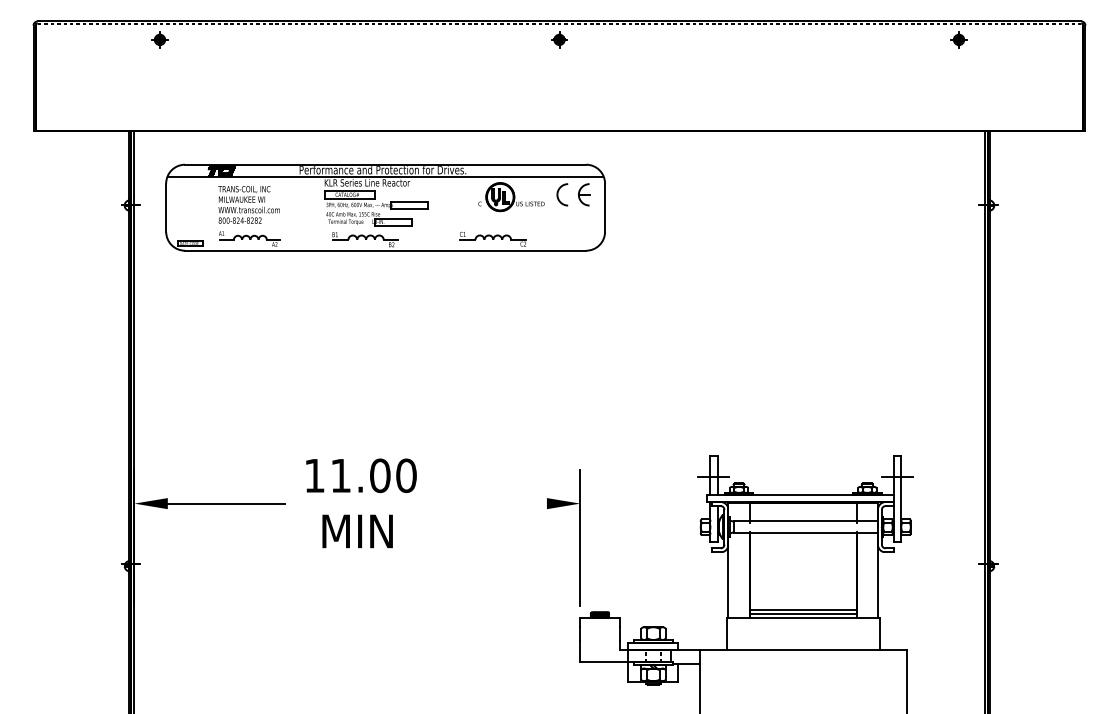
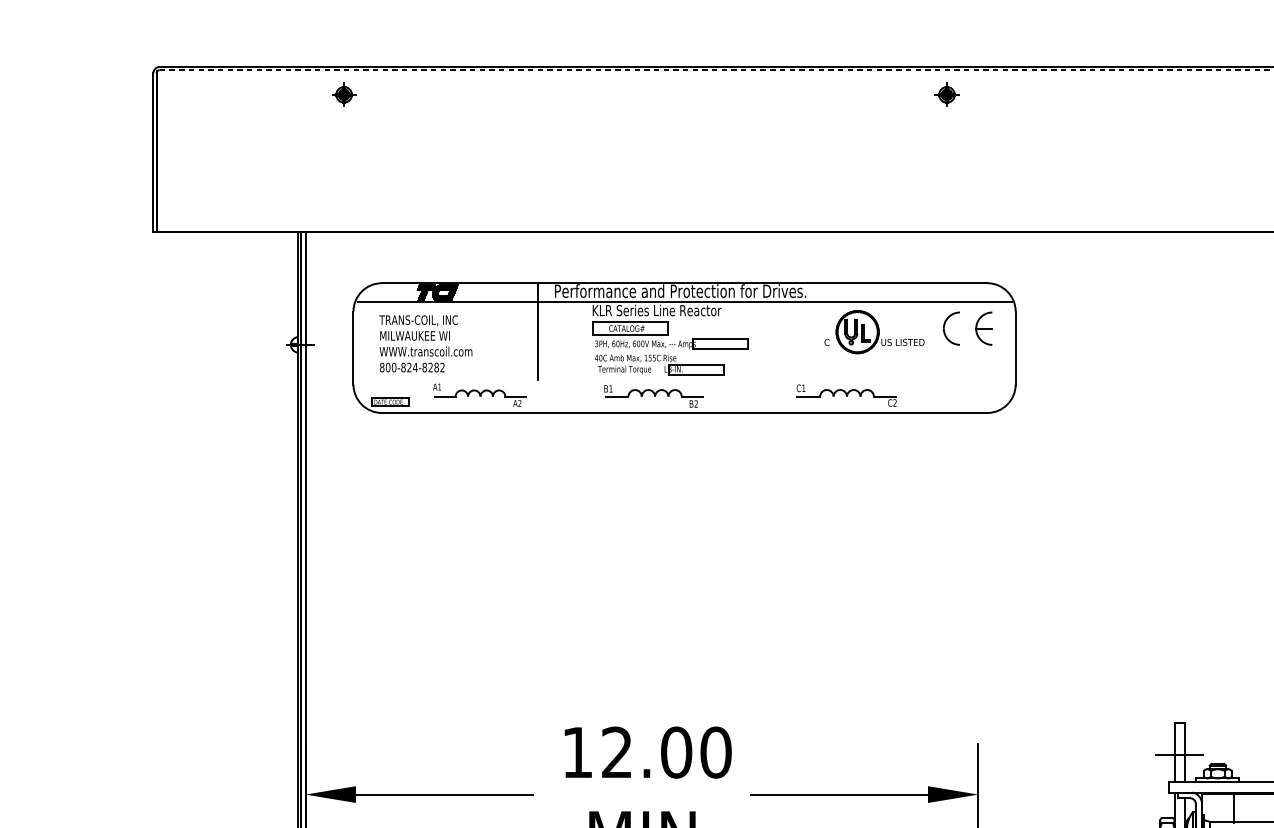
line: (288, 196) -> (538, 331), added
text: (248, 204) -> (424, 343), moved
text: (340, 475) -> (616, 752), 11.00 -> 12.00
line: (487, 503) -> (838, 794), added

